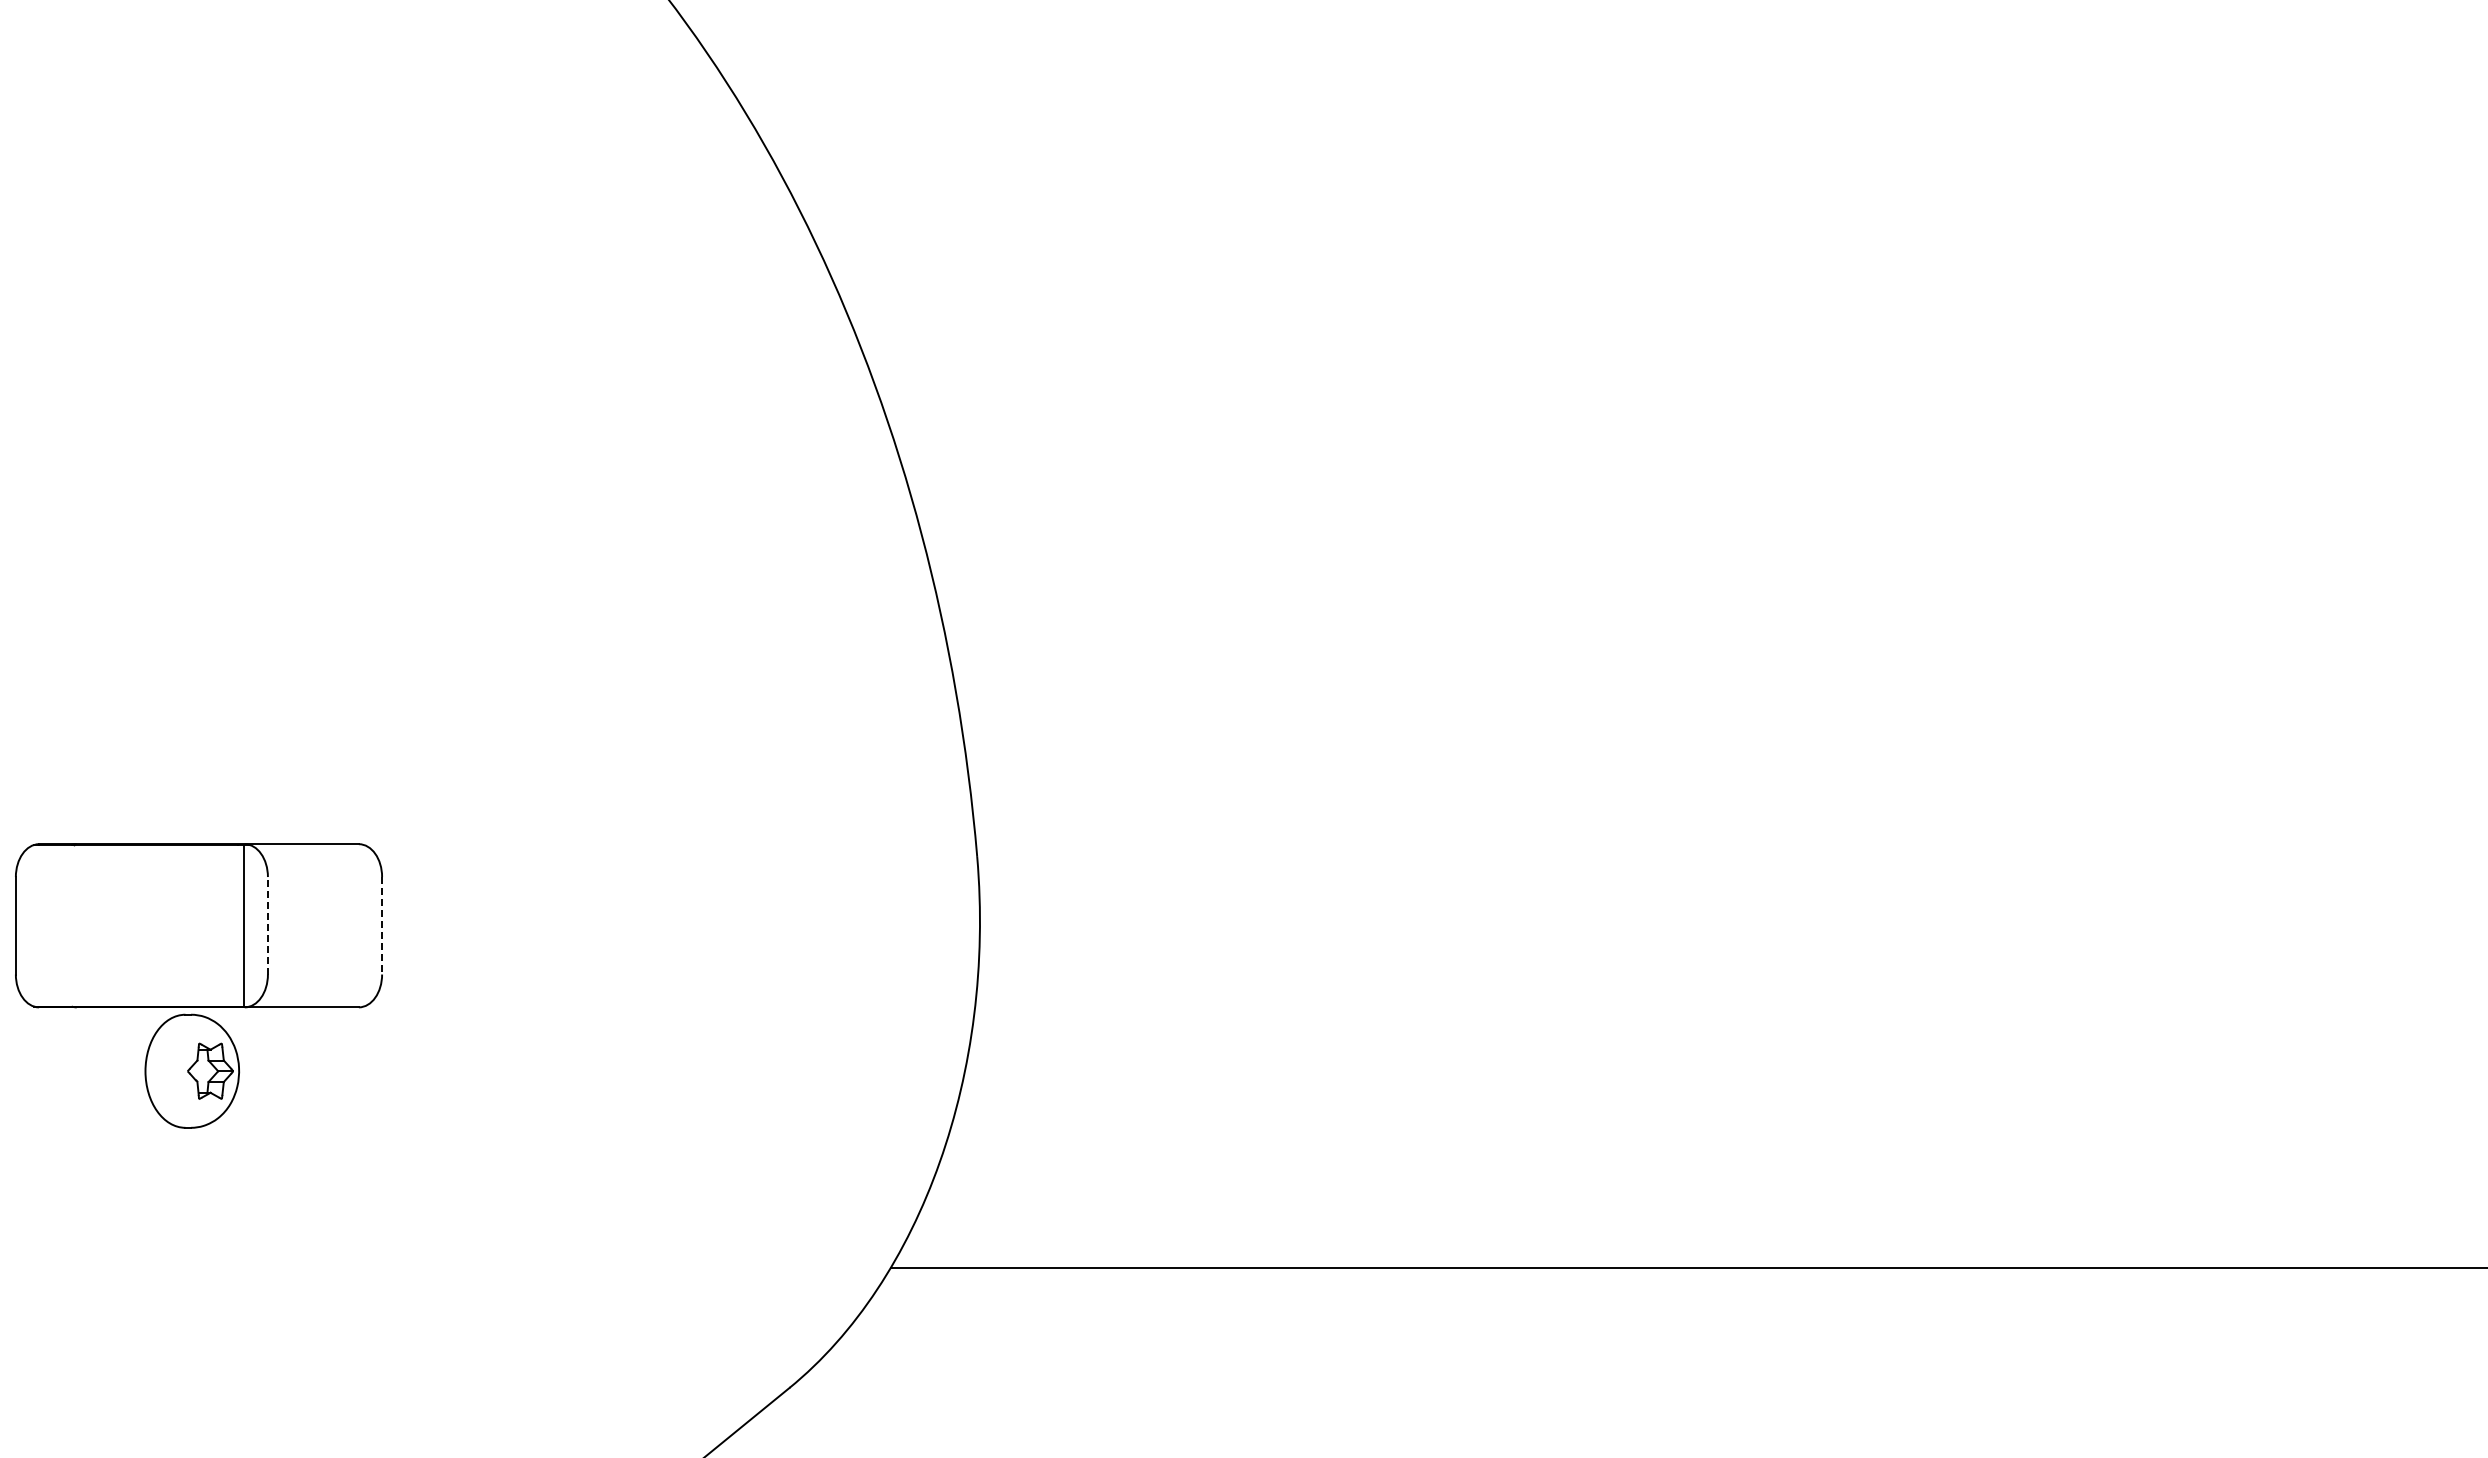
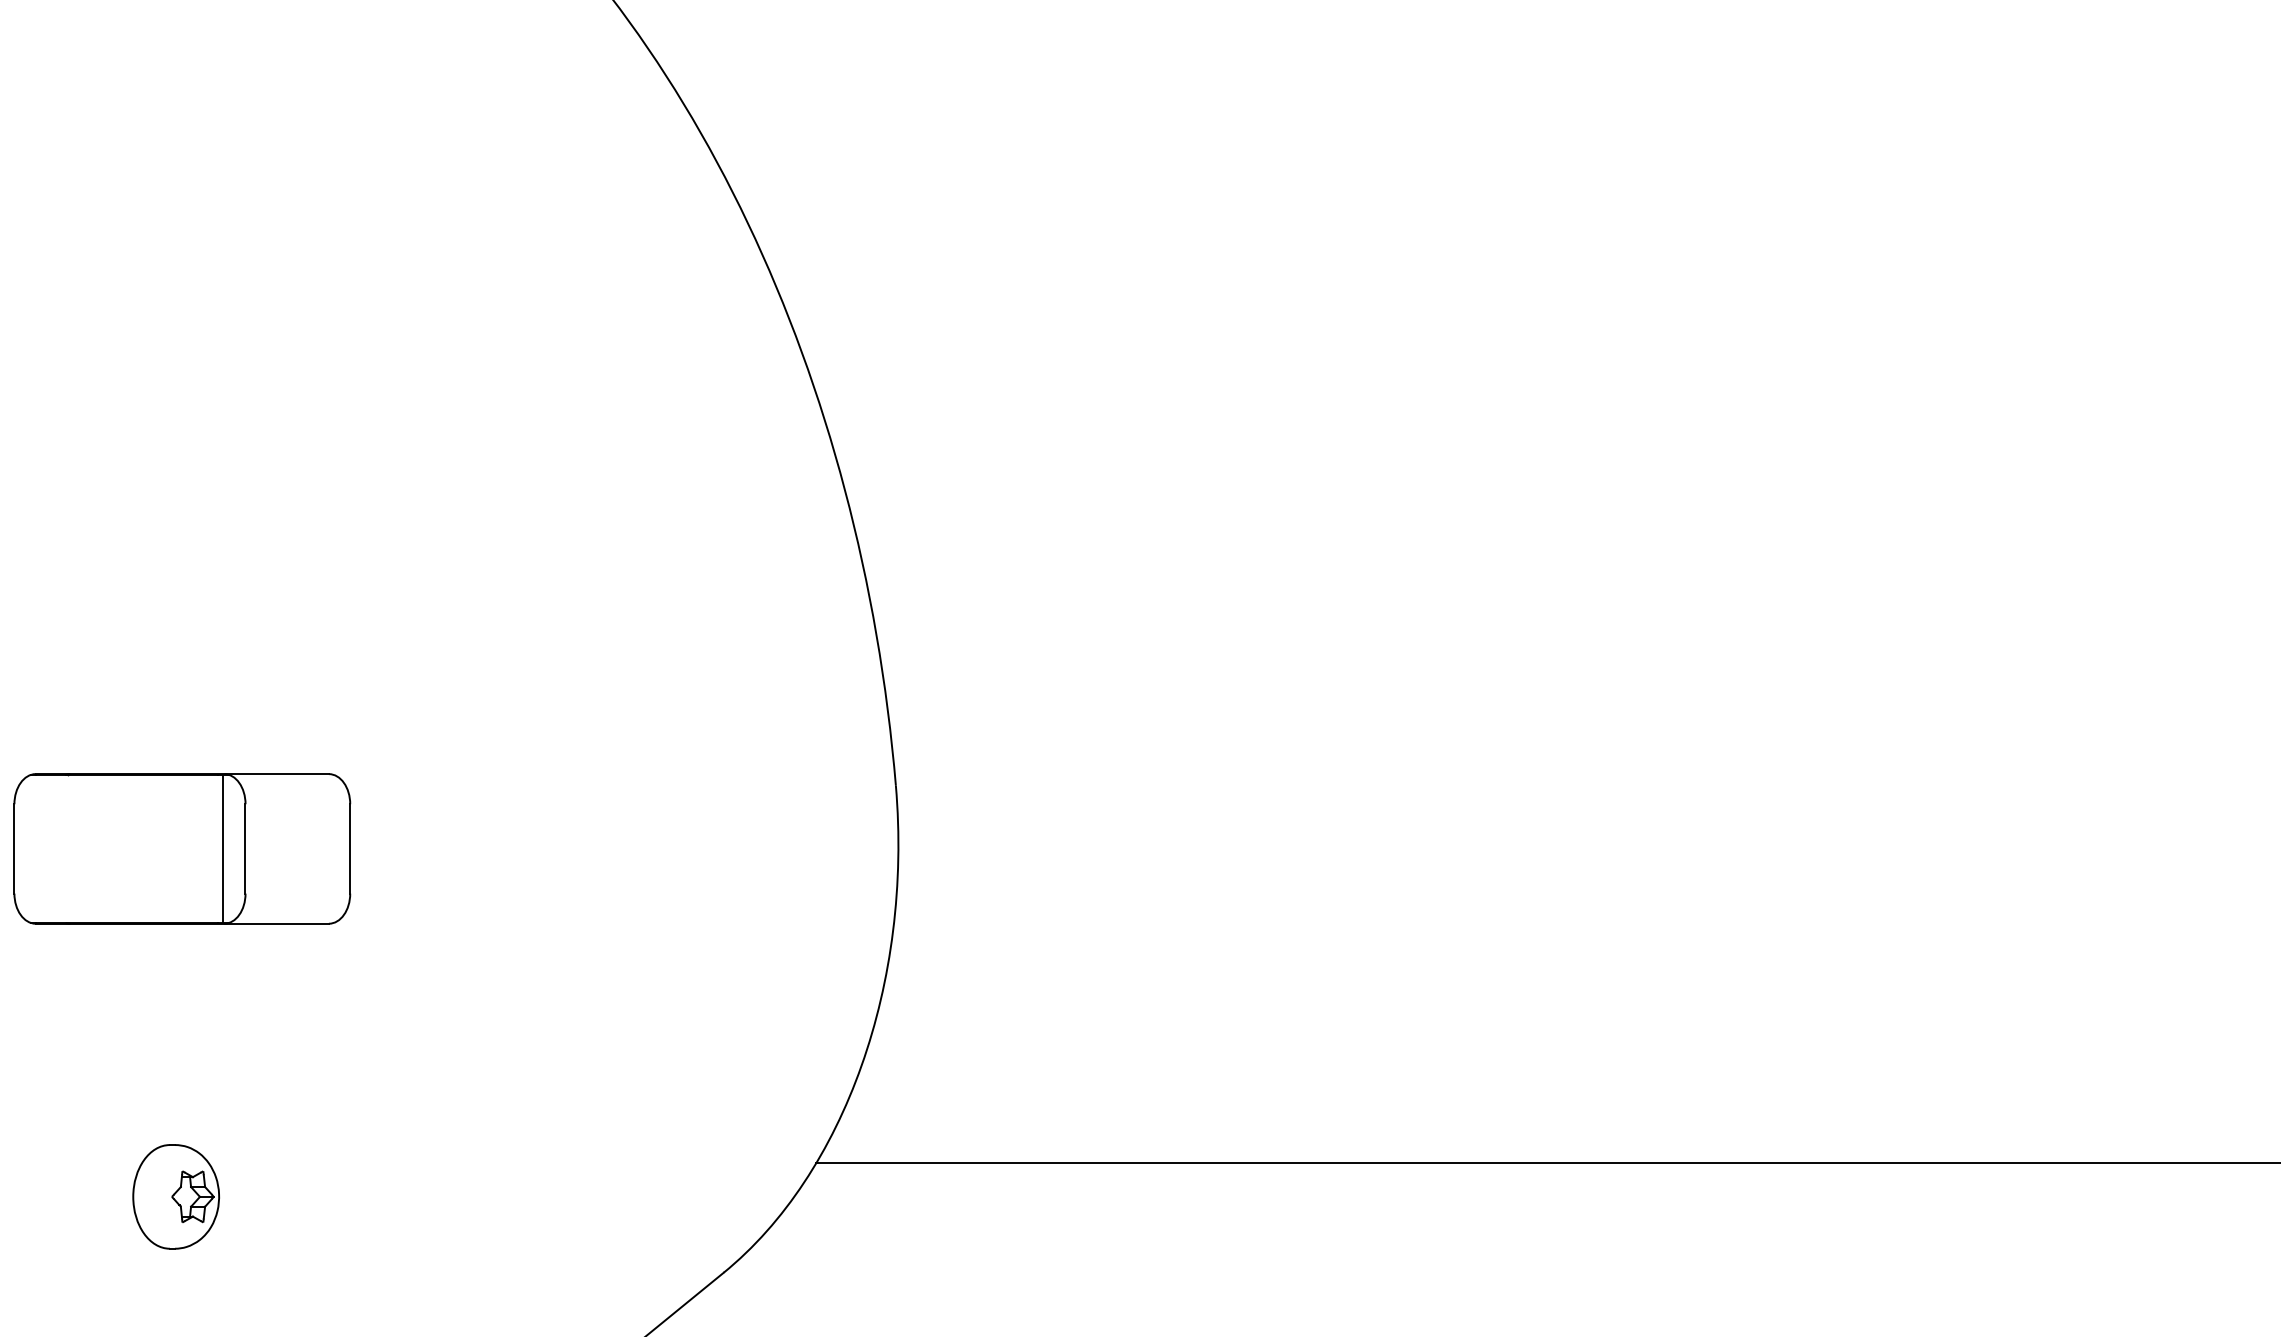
line: (267, 925) -> (245, 848), dashed -> solid
line: (382, 925) -> (350, 848), dashed -> solid
part: (191, 1070) -> (175, 1196), moved

